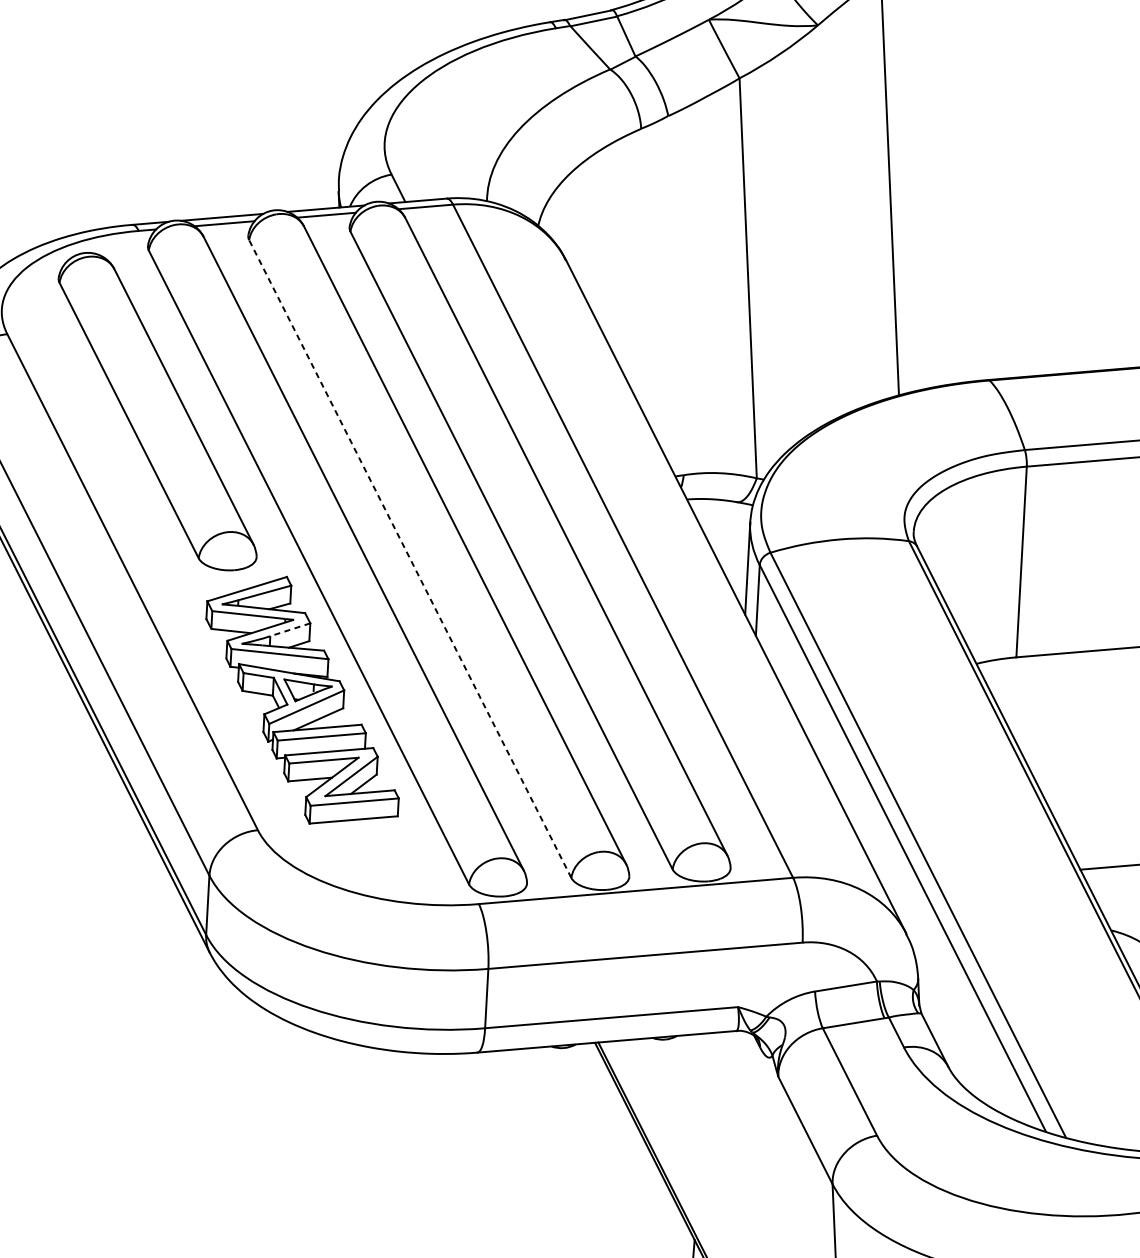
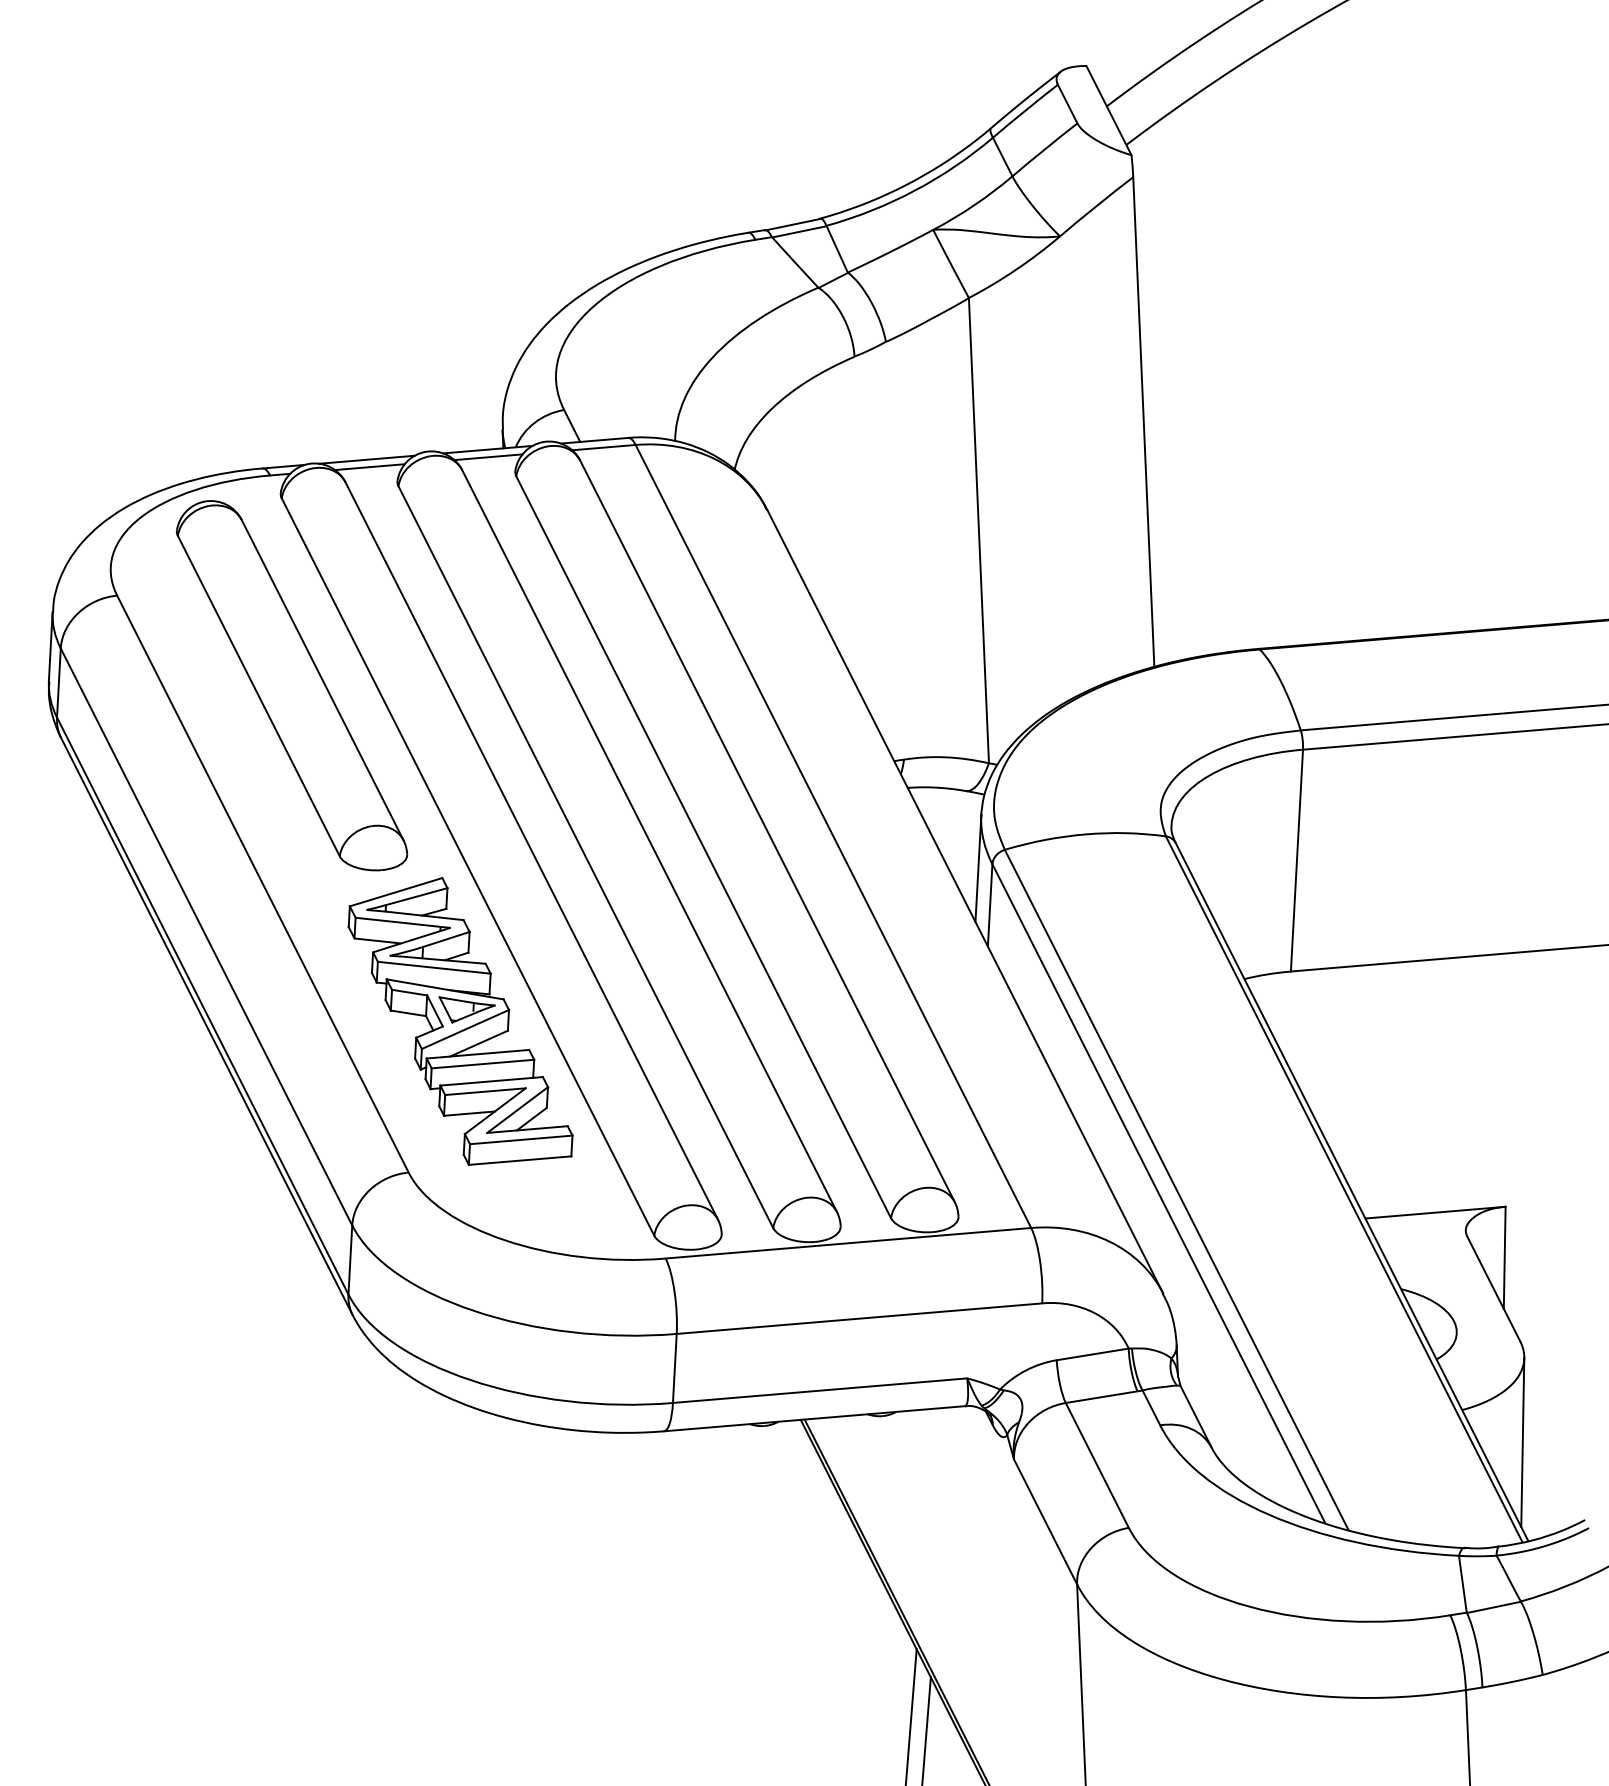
line: (409, 559) -> (585, 857), dashed -> solid
line: (289, 629) -> (445, 939), dashed -> solid

